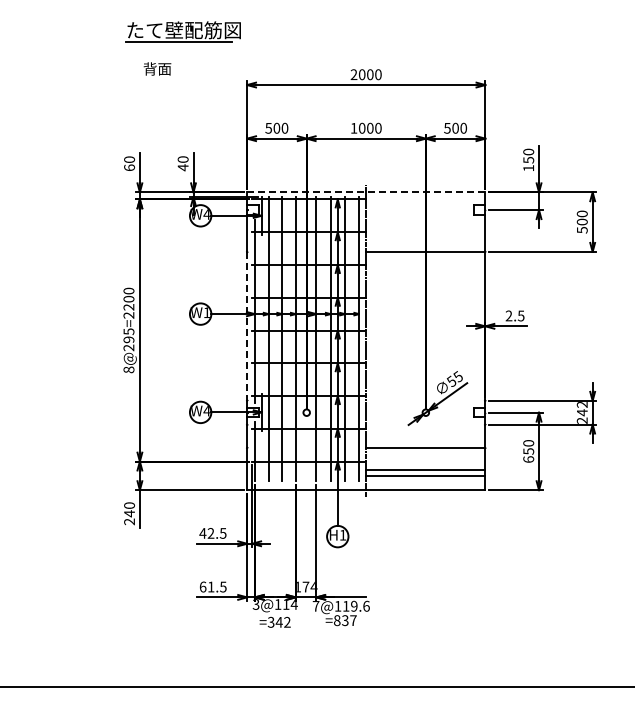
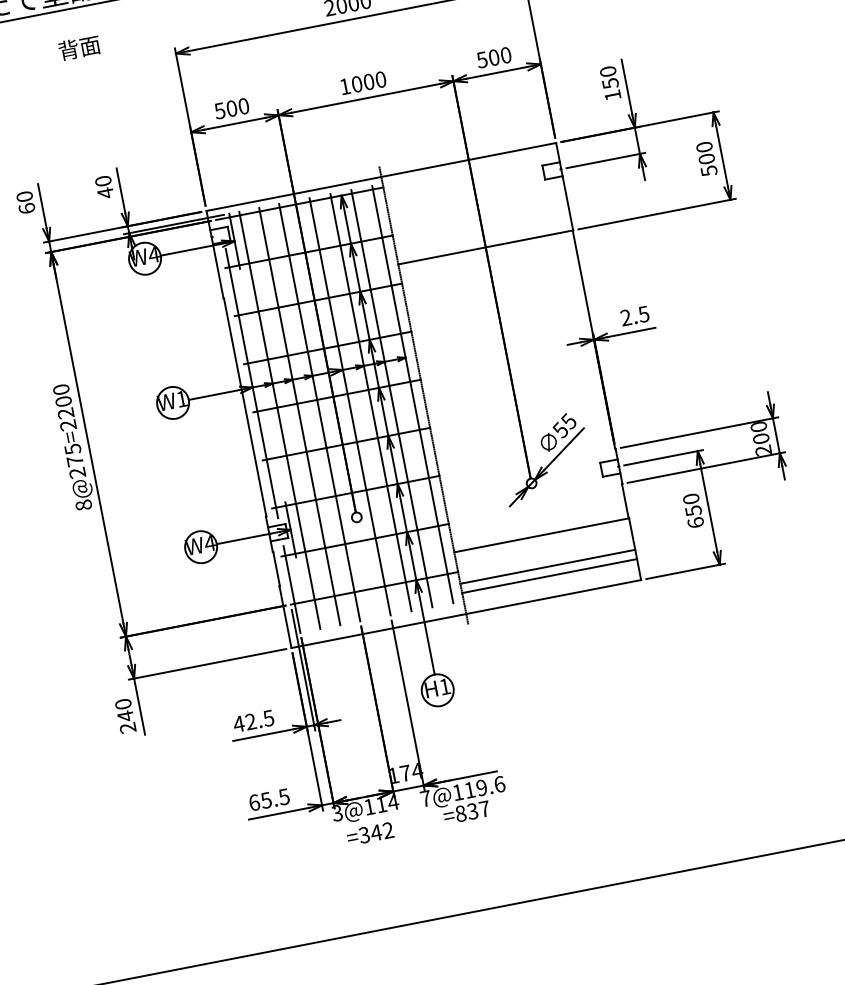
text: (157, 68) -> (79, 47), moved
line: (365, 192) -> (380, 177), dashed -> solid
line: (247, 326) -> (245, 407), dashed -> solid
text: (128, 339) -> (74, 460), 8@295=2200 -> 8@275=2200
text: (581, 409) -> (759, 434), 242 -> 200
text: (210, 586) -> (265, 799), 61.5 -> 65.5

